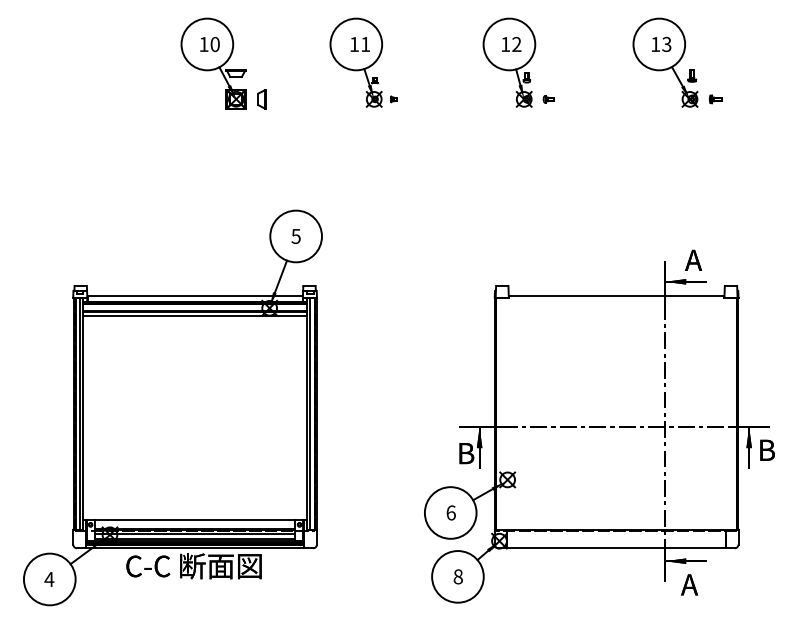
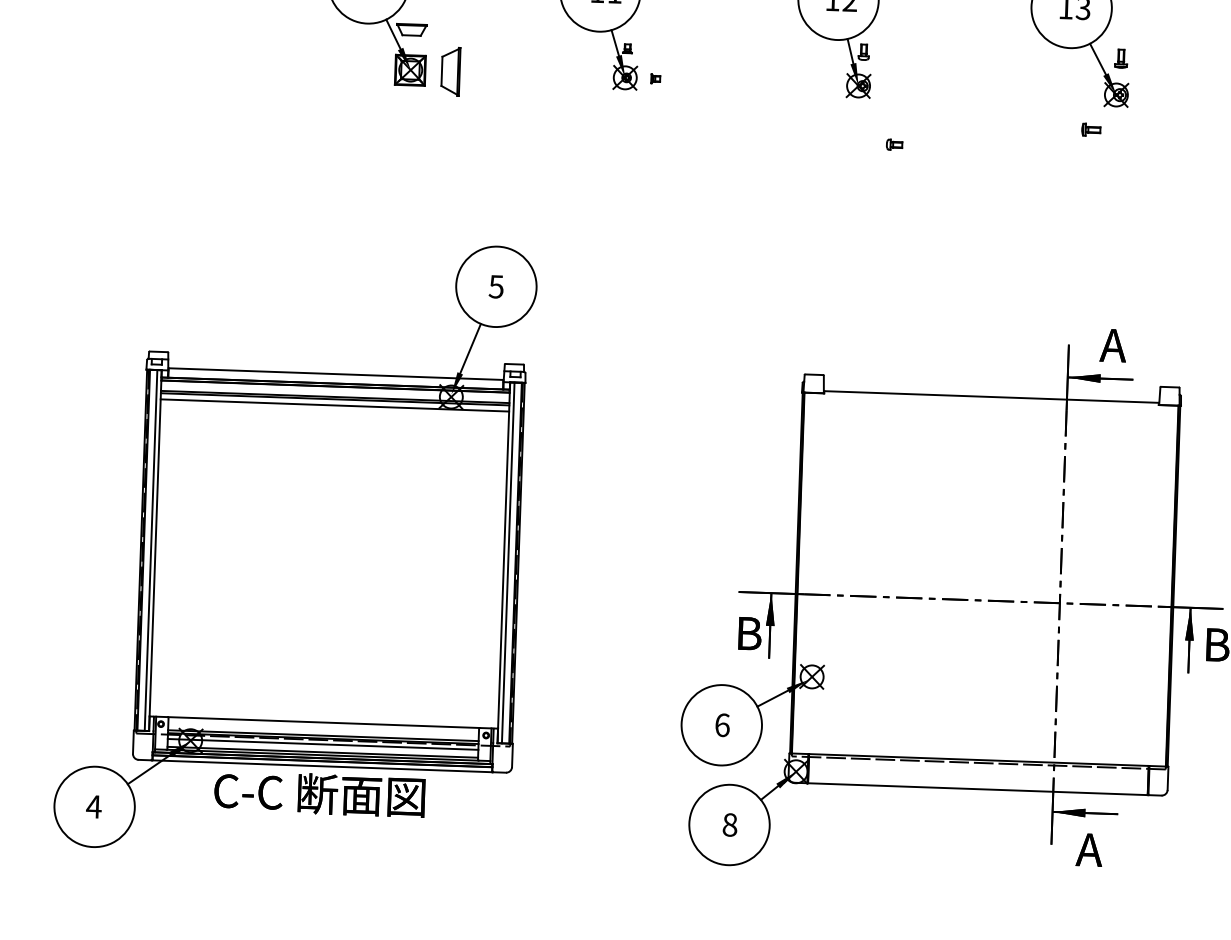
part: (261, 99) -> (449, 71), size x1.6
part: (548, 99) -> (894, 145), moved
part: (715, 99) -> (1091, 130), moved

